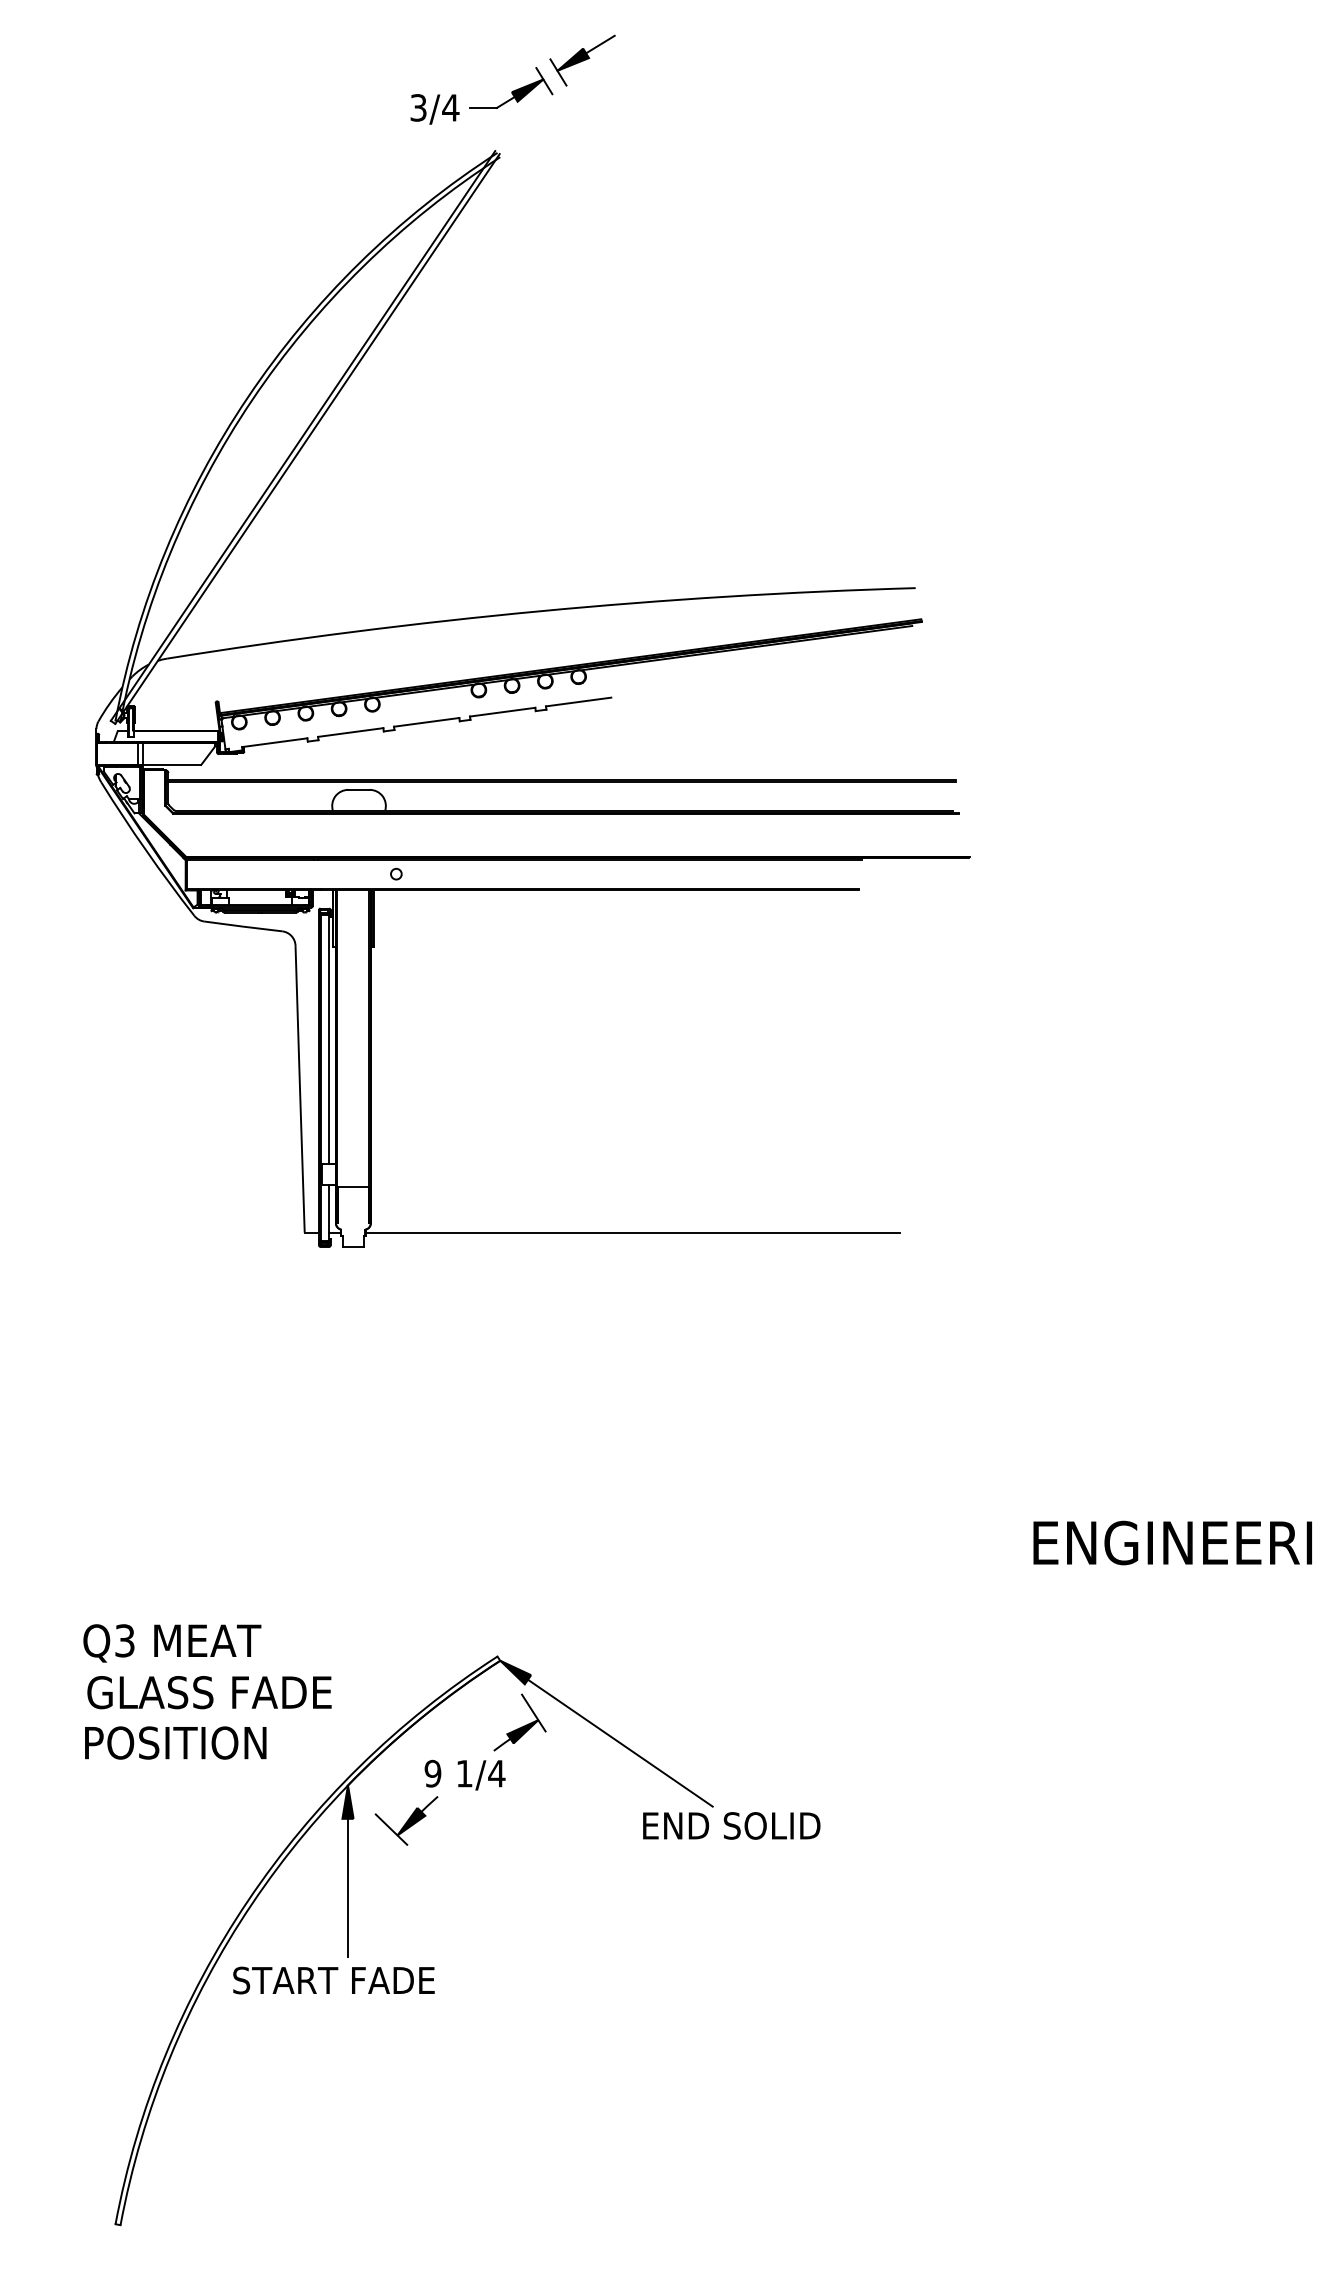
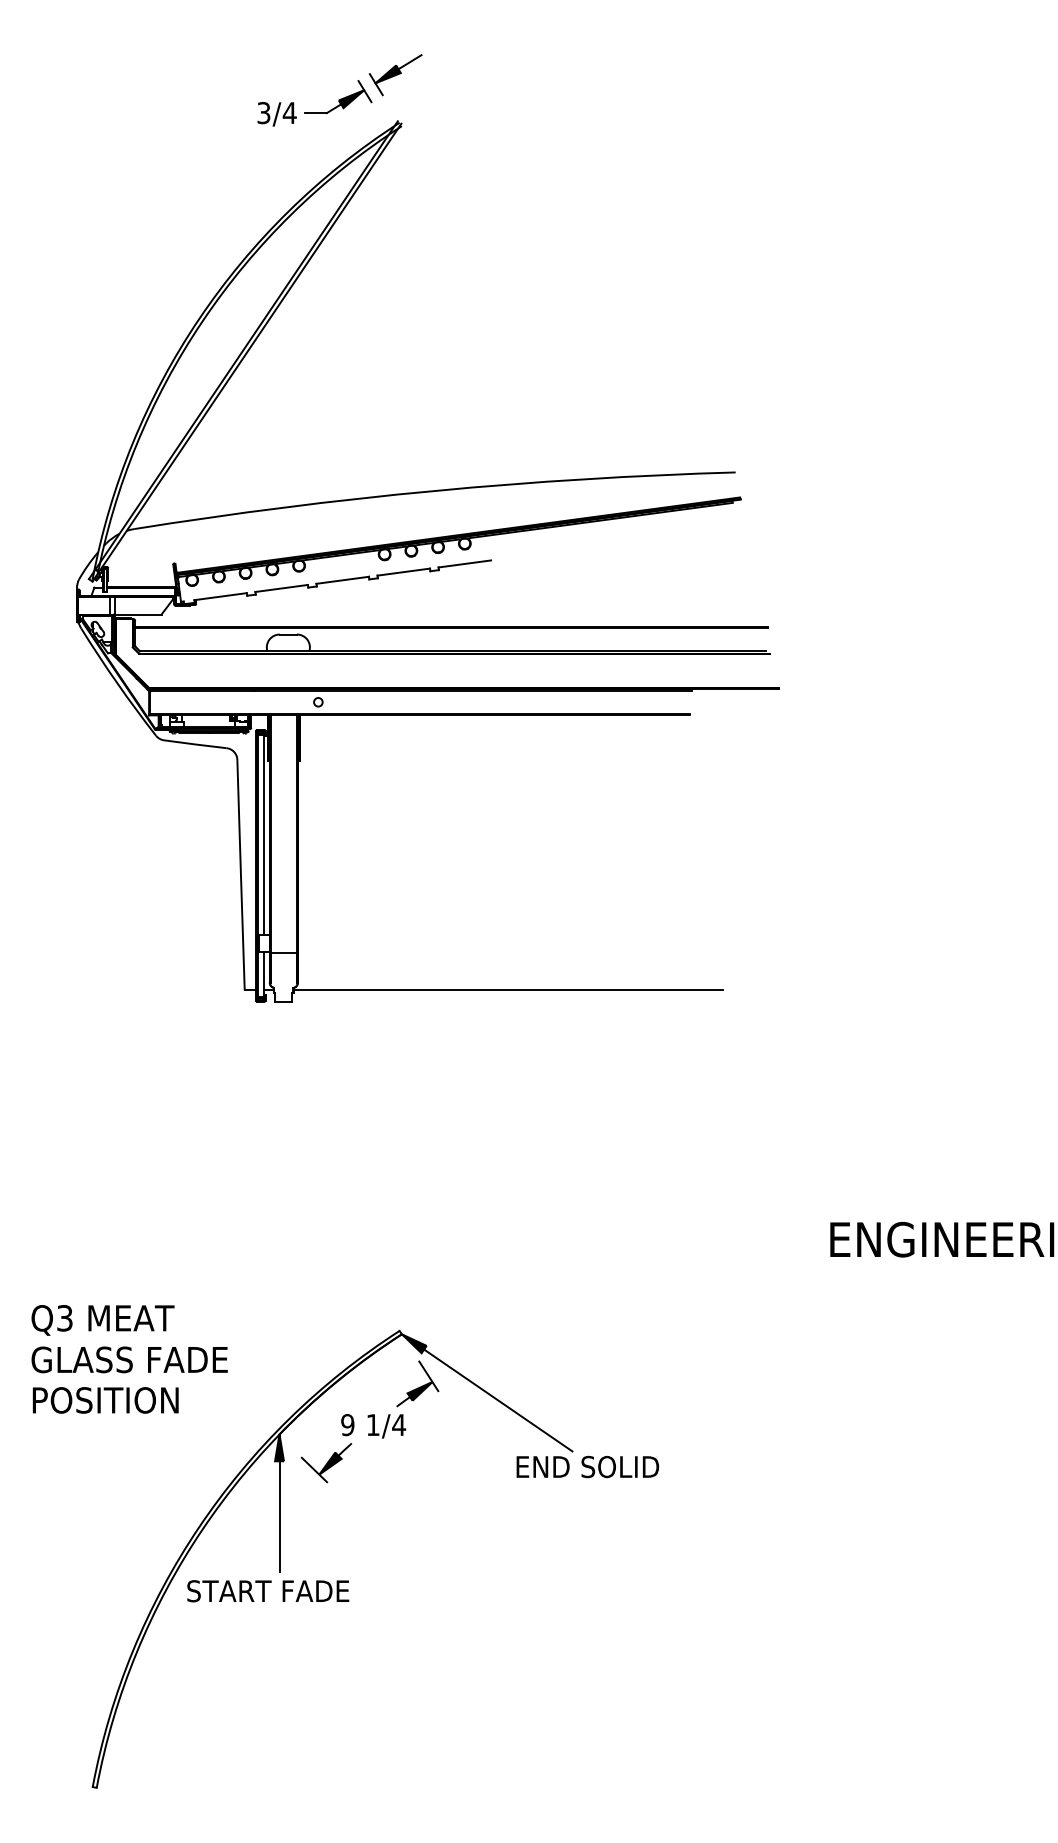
part: (515, 89) -> (341, 98), moved
text: (172, 1643) -> (103, 1320), moved
text: (209, 1692) -> (129, 1359), moved
text: (175, 1742) -> (105, 1399), moved

